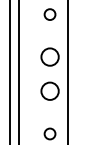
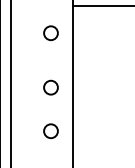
circle: (49, 57) -> (50, 88), size x0.62
circle: (49, 91) -> (50, 131), size x0.62

